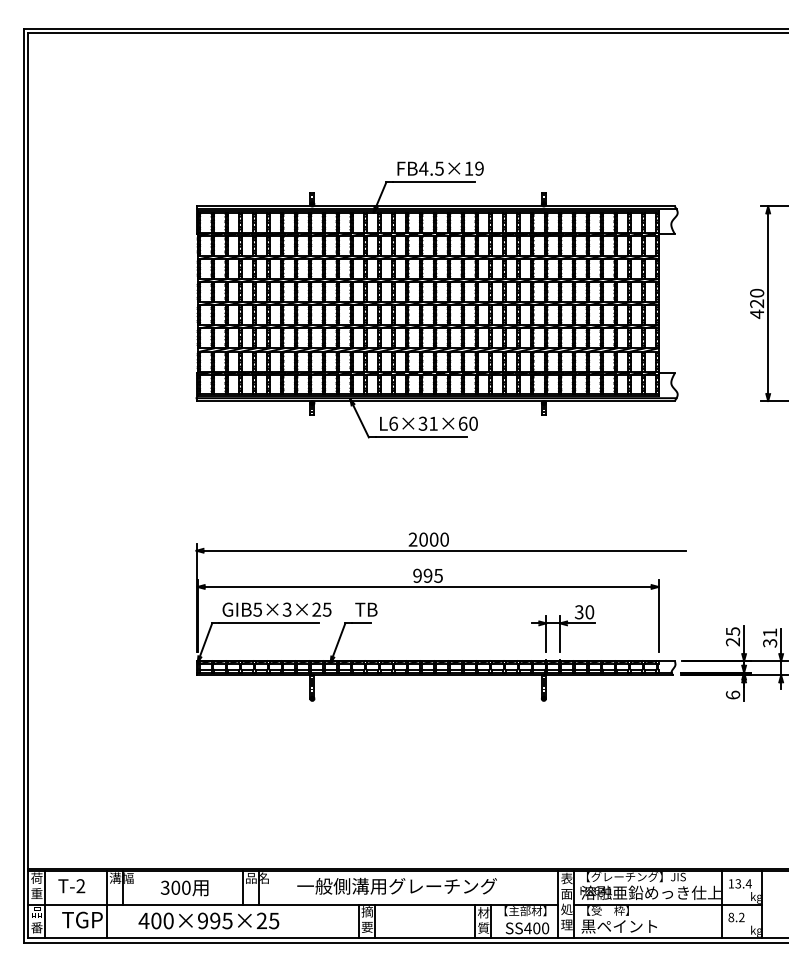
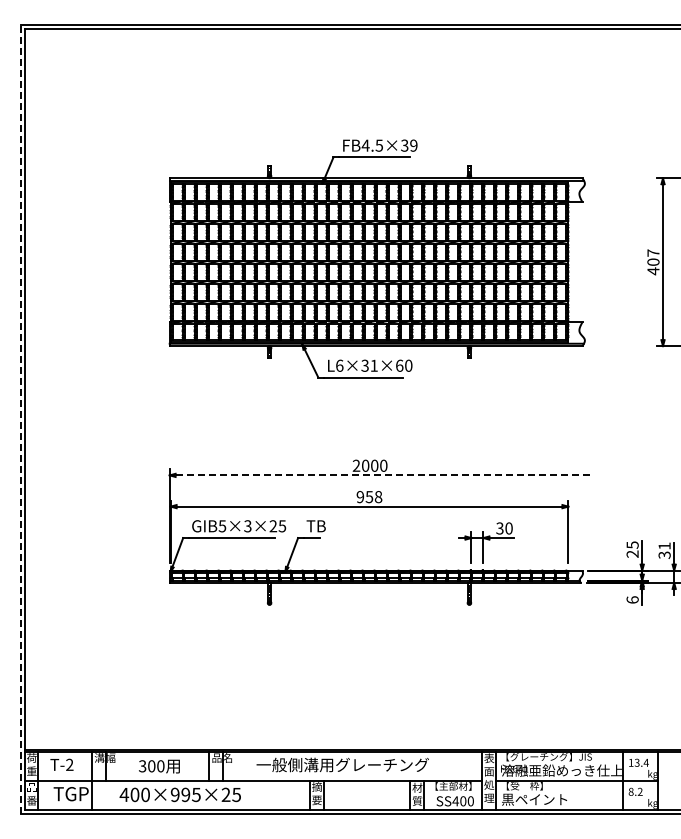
text: (468, 168) -> (404, 145), FB4.5×19 -> FB4.5×39
text: (757, 298) -> (653, 257), 420 -> 407
line: (23, 486) -> (20, 419), solid -> dashed
line: (445, 550) -> (384, 475), solid -> dashed
text: (432, 576) -> (373, 497), 995 -> 958

